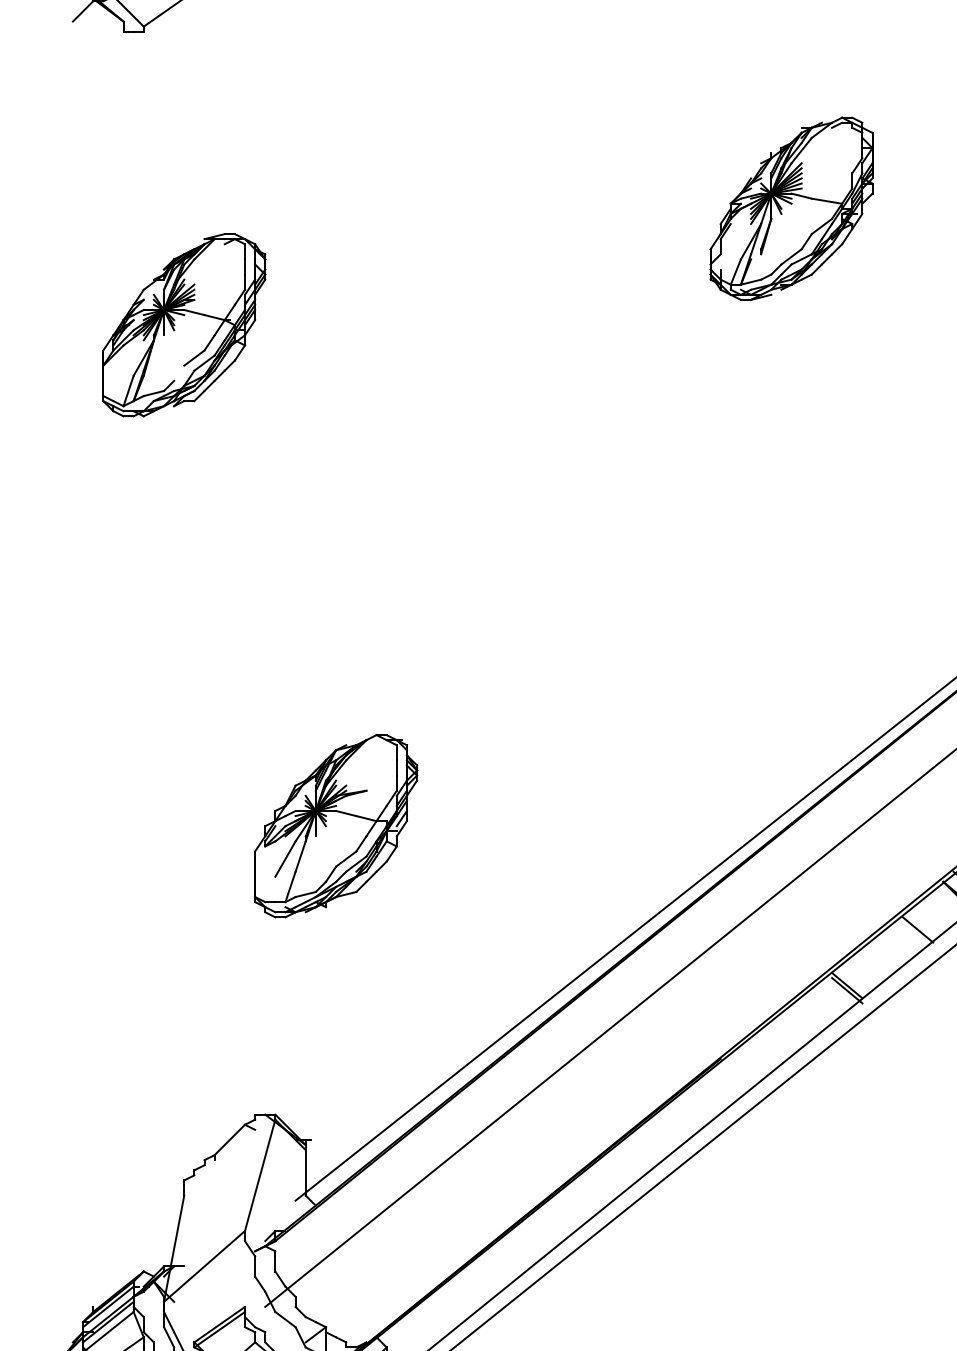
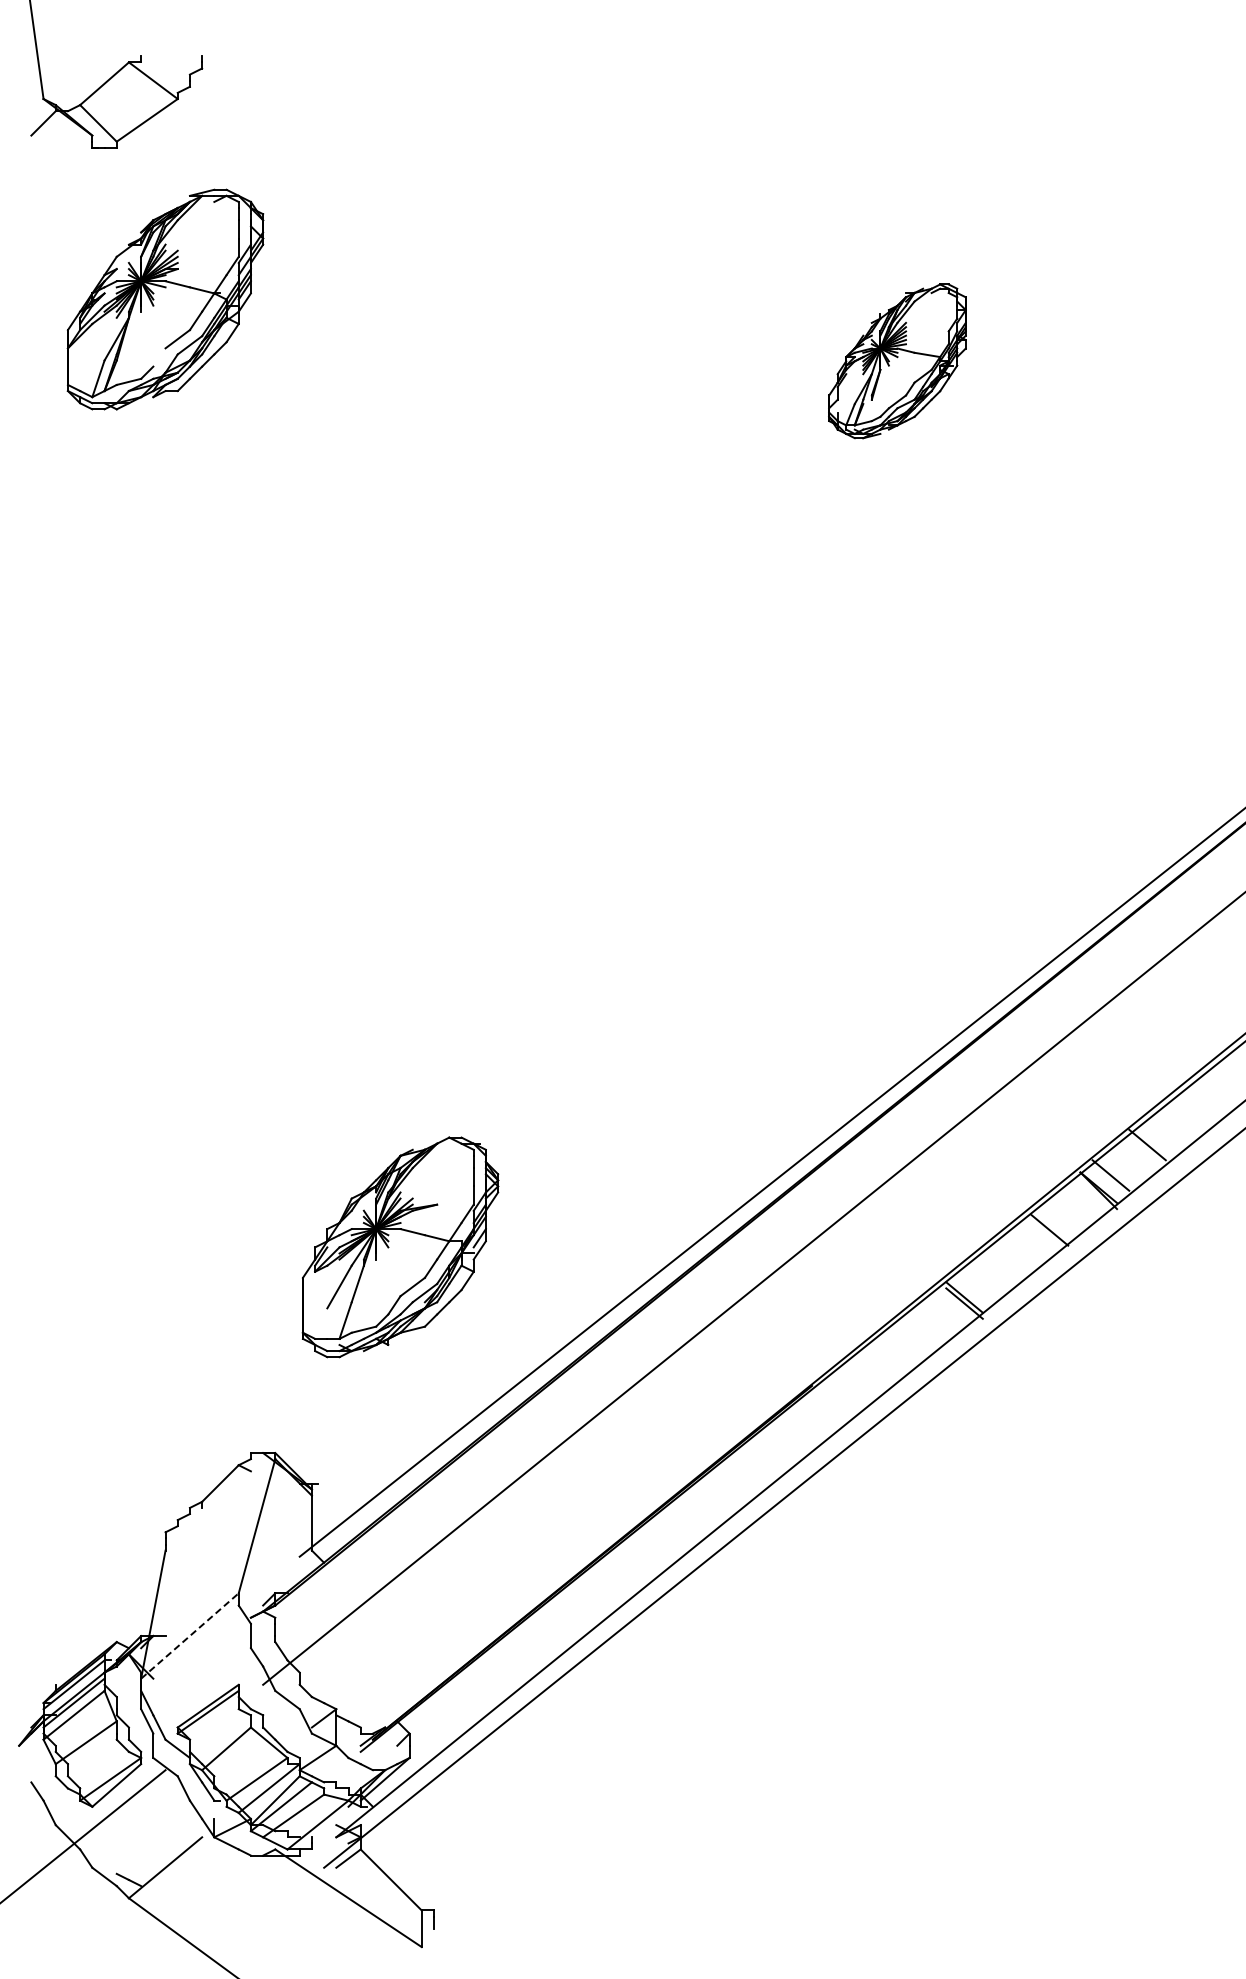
part: (791, 209) -> (897, 361), size x0.7
part: (184, 325) -> (165, 299), moved
part: (336, 826) -> (400, 1247), moved
line: (204, 1266) -> (189, 1636), solid -> dashed

